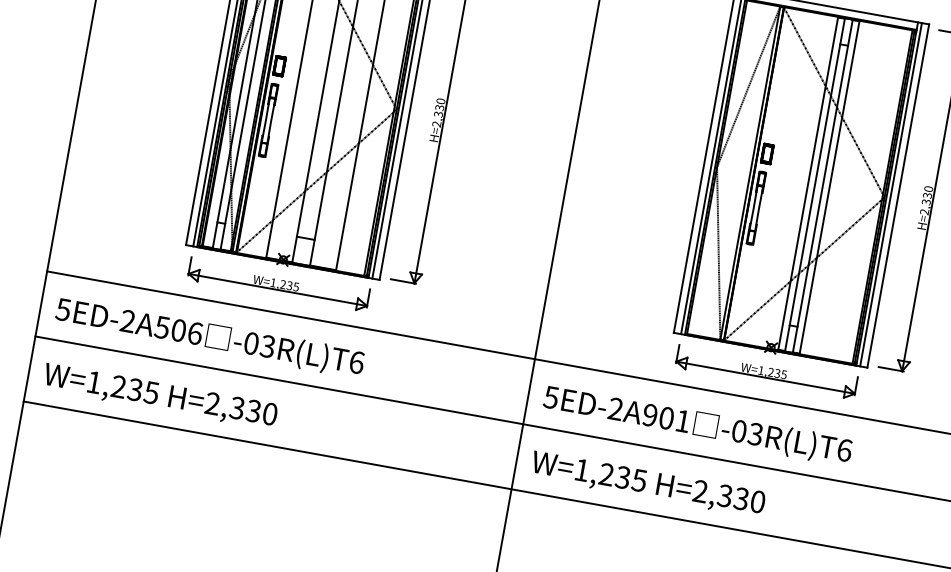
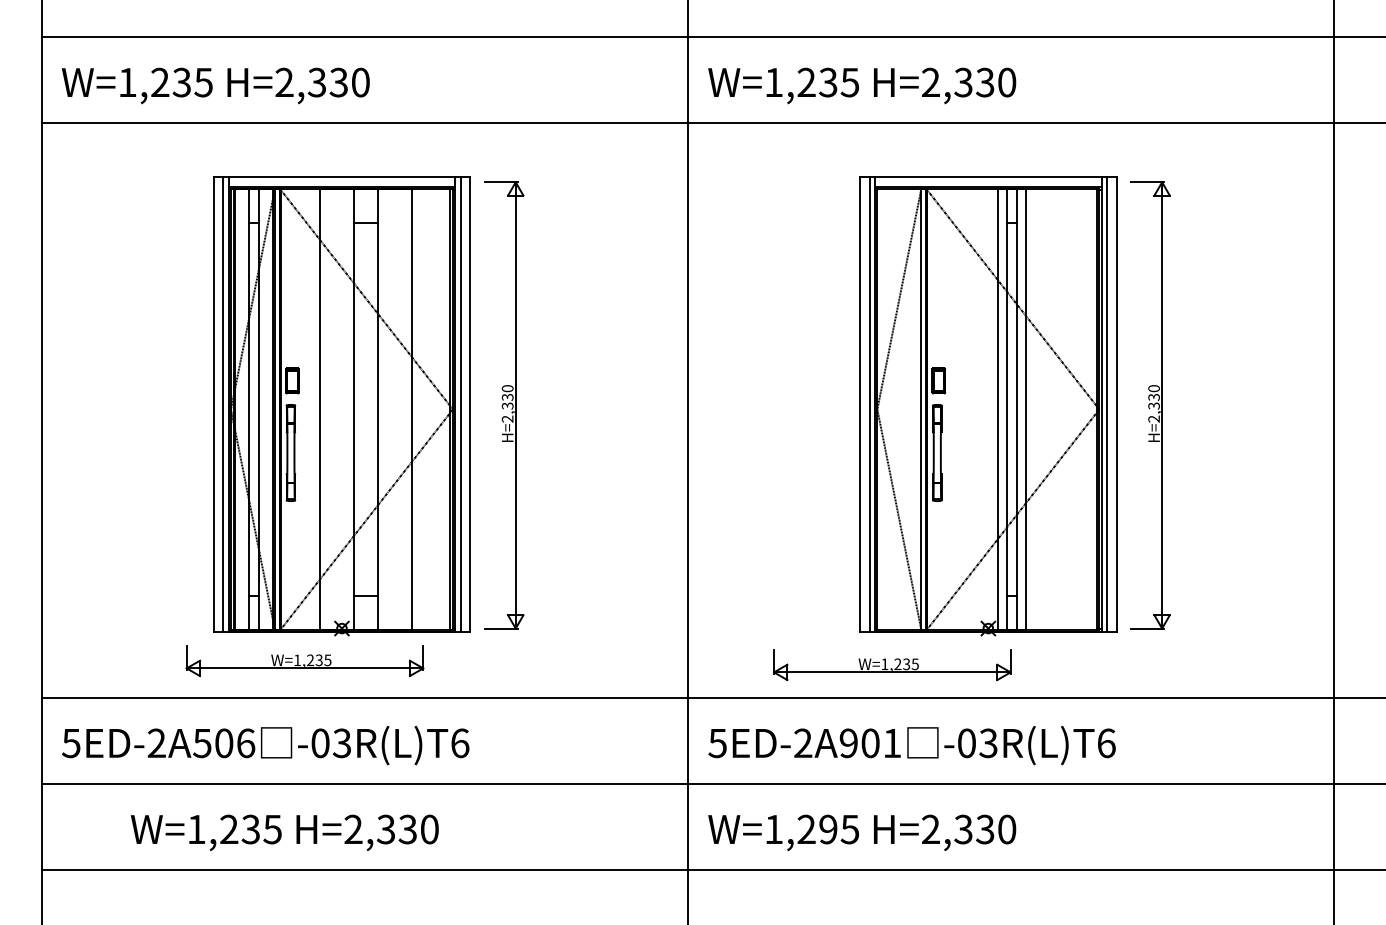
part: (278, 284) -> (304, 661), moved
part: (766, 372) -> (892, 665), moved
text: (160, 396) -> (284, 832), moved
text: (623, 477) -> (828, 829), W=1,235 -> W=1,295

